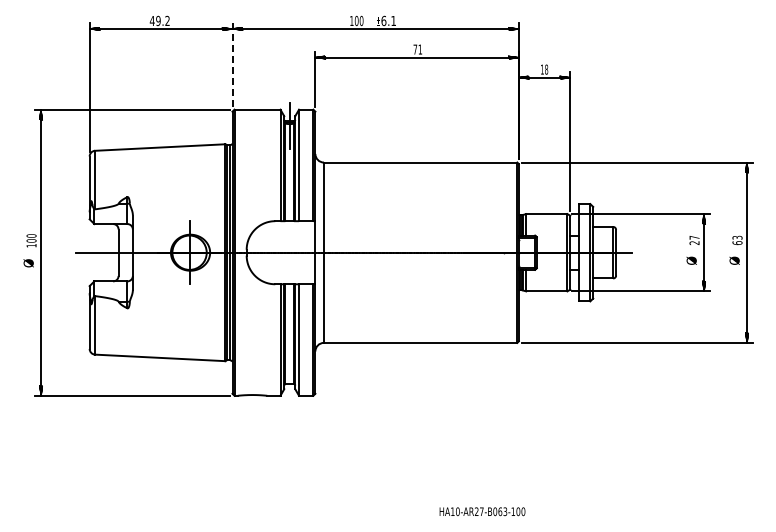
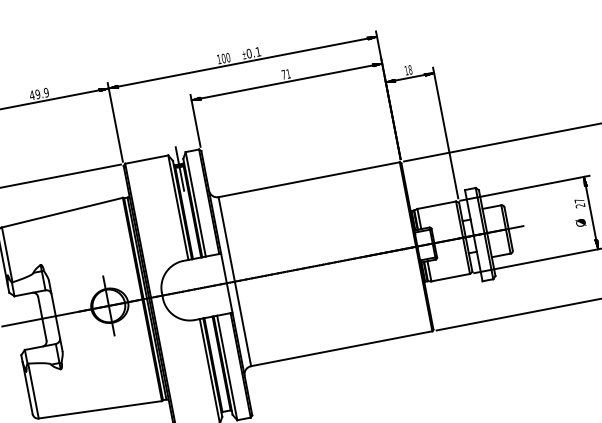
text: (383, 20) -> (248, 53), 6.1 -> 0.1
text: (167, 21) -> (46, 93), 49.2 -> 49.9
line: (232, 65) -> (115, 122), dashed -> solid

